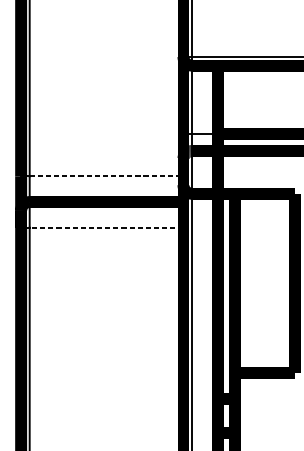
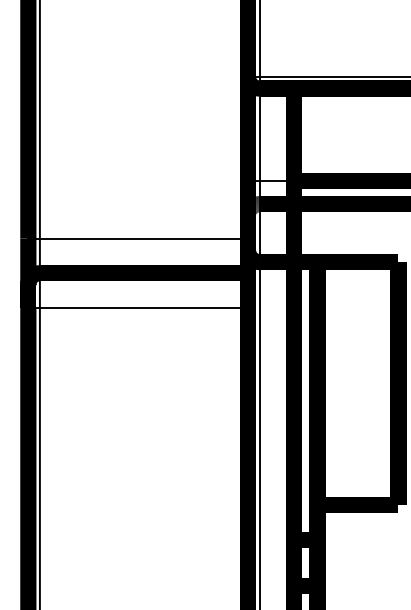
line: (106, 176) -> (144, 238), dashed -> solid
line: (106, 227) -> (143, 307), dashed -> solid

